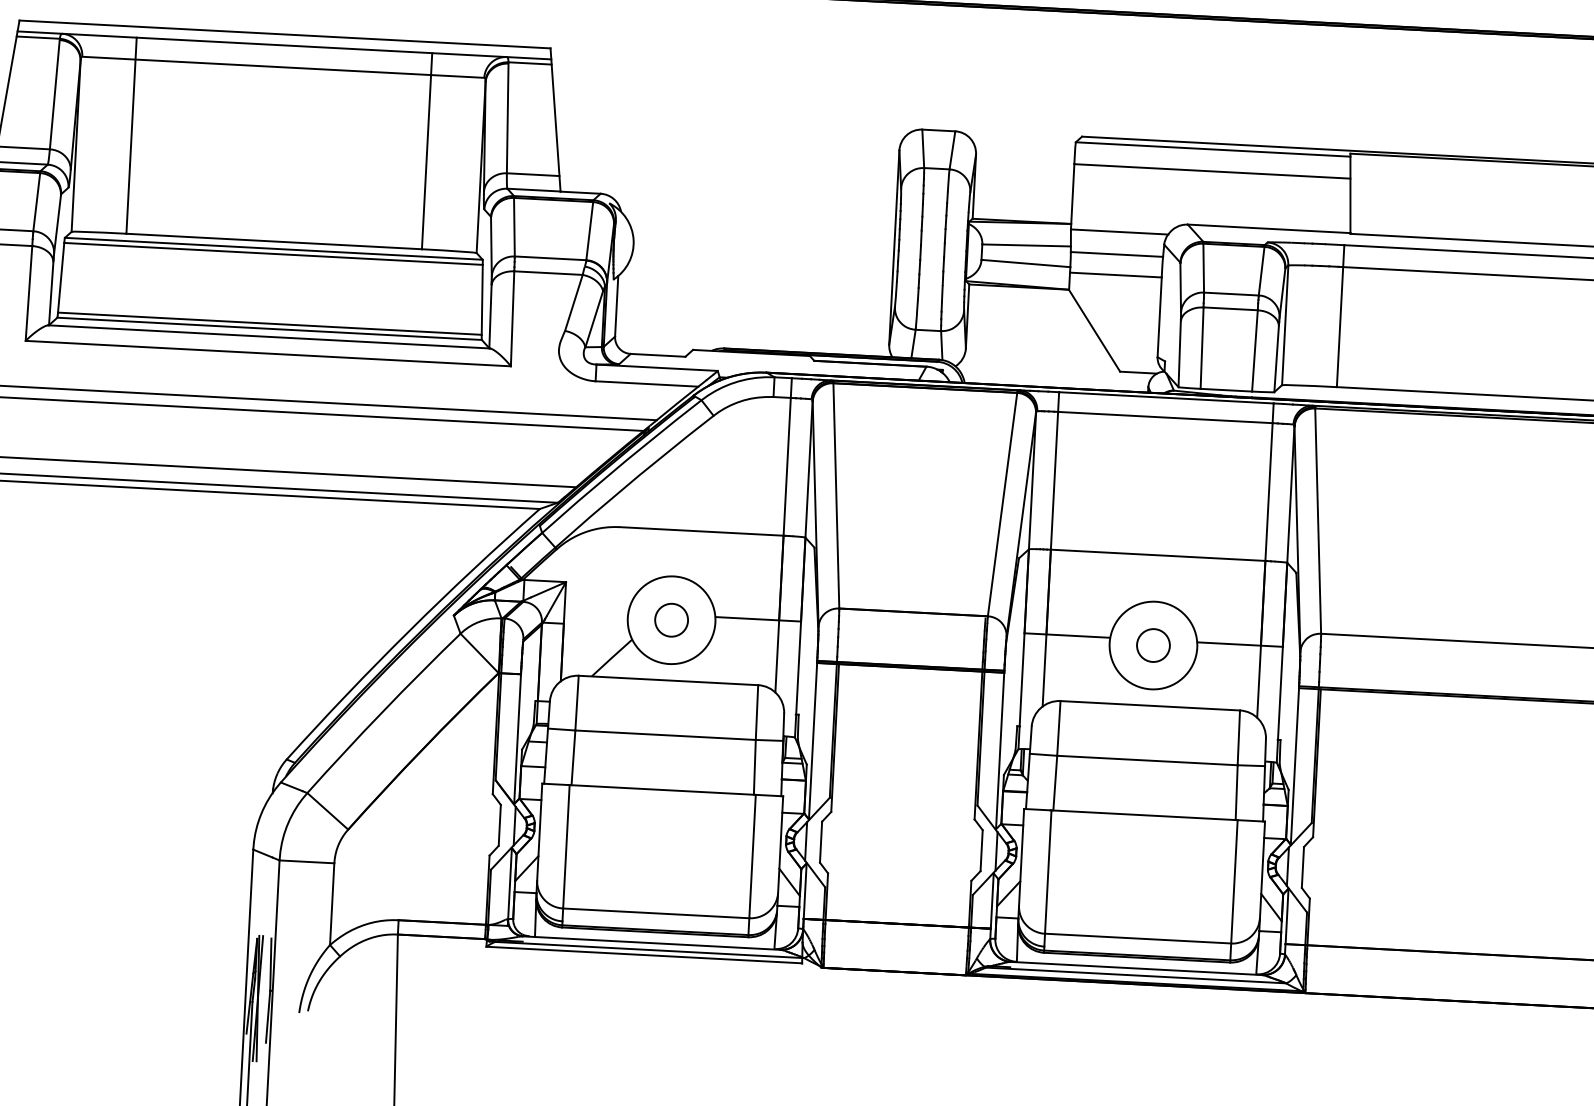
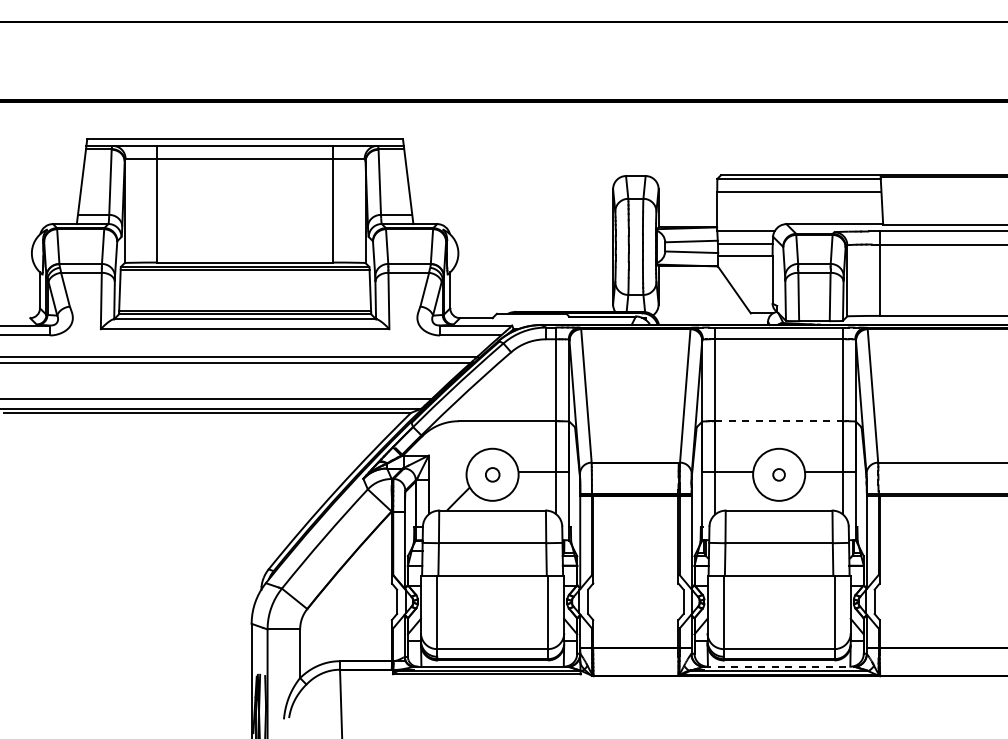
line: (1160, 555) -> (780, 421), solid -> dashed
circle: (671, 619) -> (492, 474), size x0.7
circle: (1152, 644) -> (778, 474), size x0.6
line: (1137, 967) -> (779, 666), solid -> dashed

